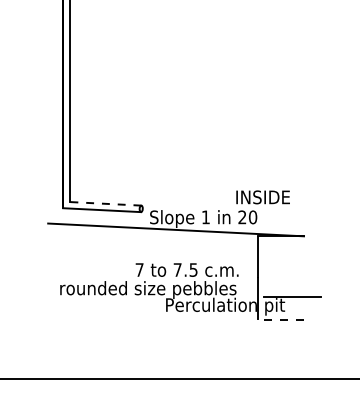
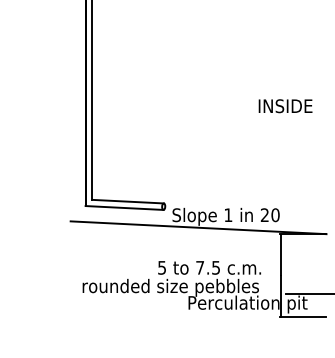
text: (262, 197) -> (284, 106), moved
line: (105, 203) -> (127, 201), dashed -> solid
text: (139, 269) -> (161, 267), 7 -> 5
line: (280, 319) -> (302, 317), dashed -> solid

